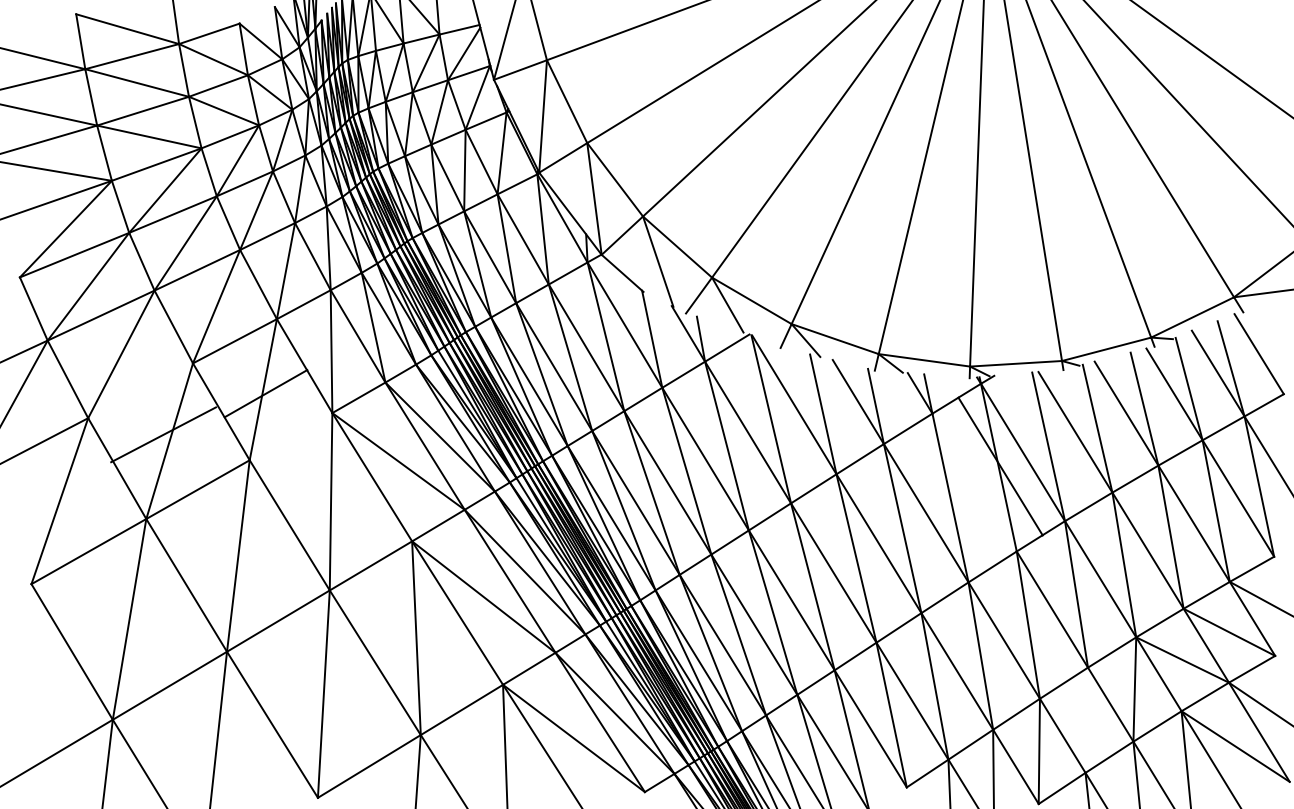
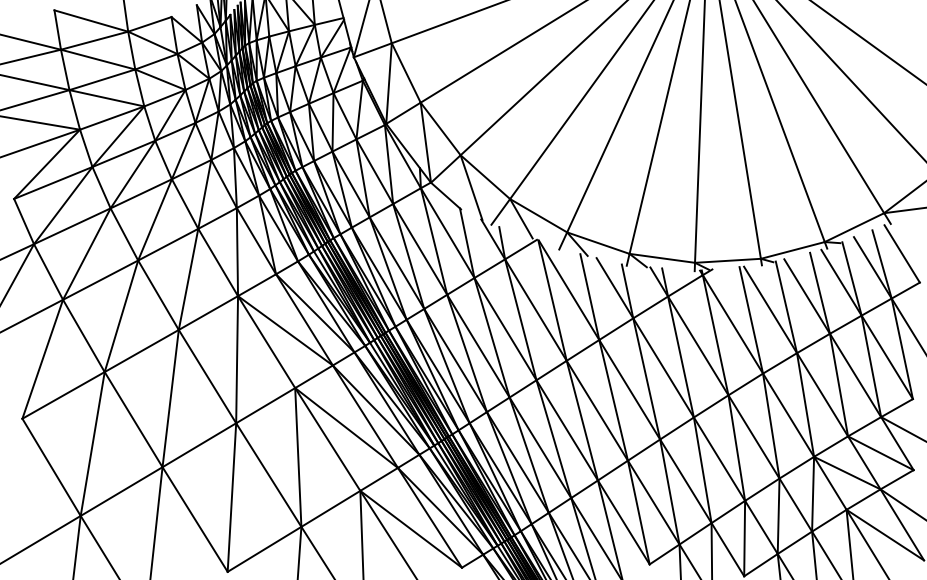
line: (265, 393) -> (208, 312), moved
line: (163, 434) -> (100, 279), moved
line: (1000, 466) -> (698, 345), moved
line: (1086, 719) -> (778, 515), added

